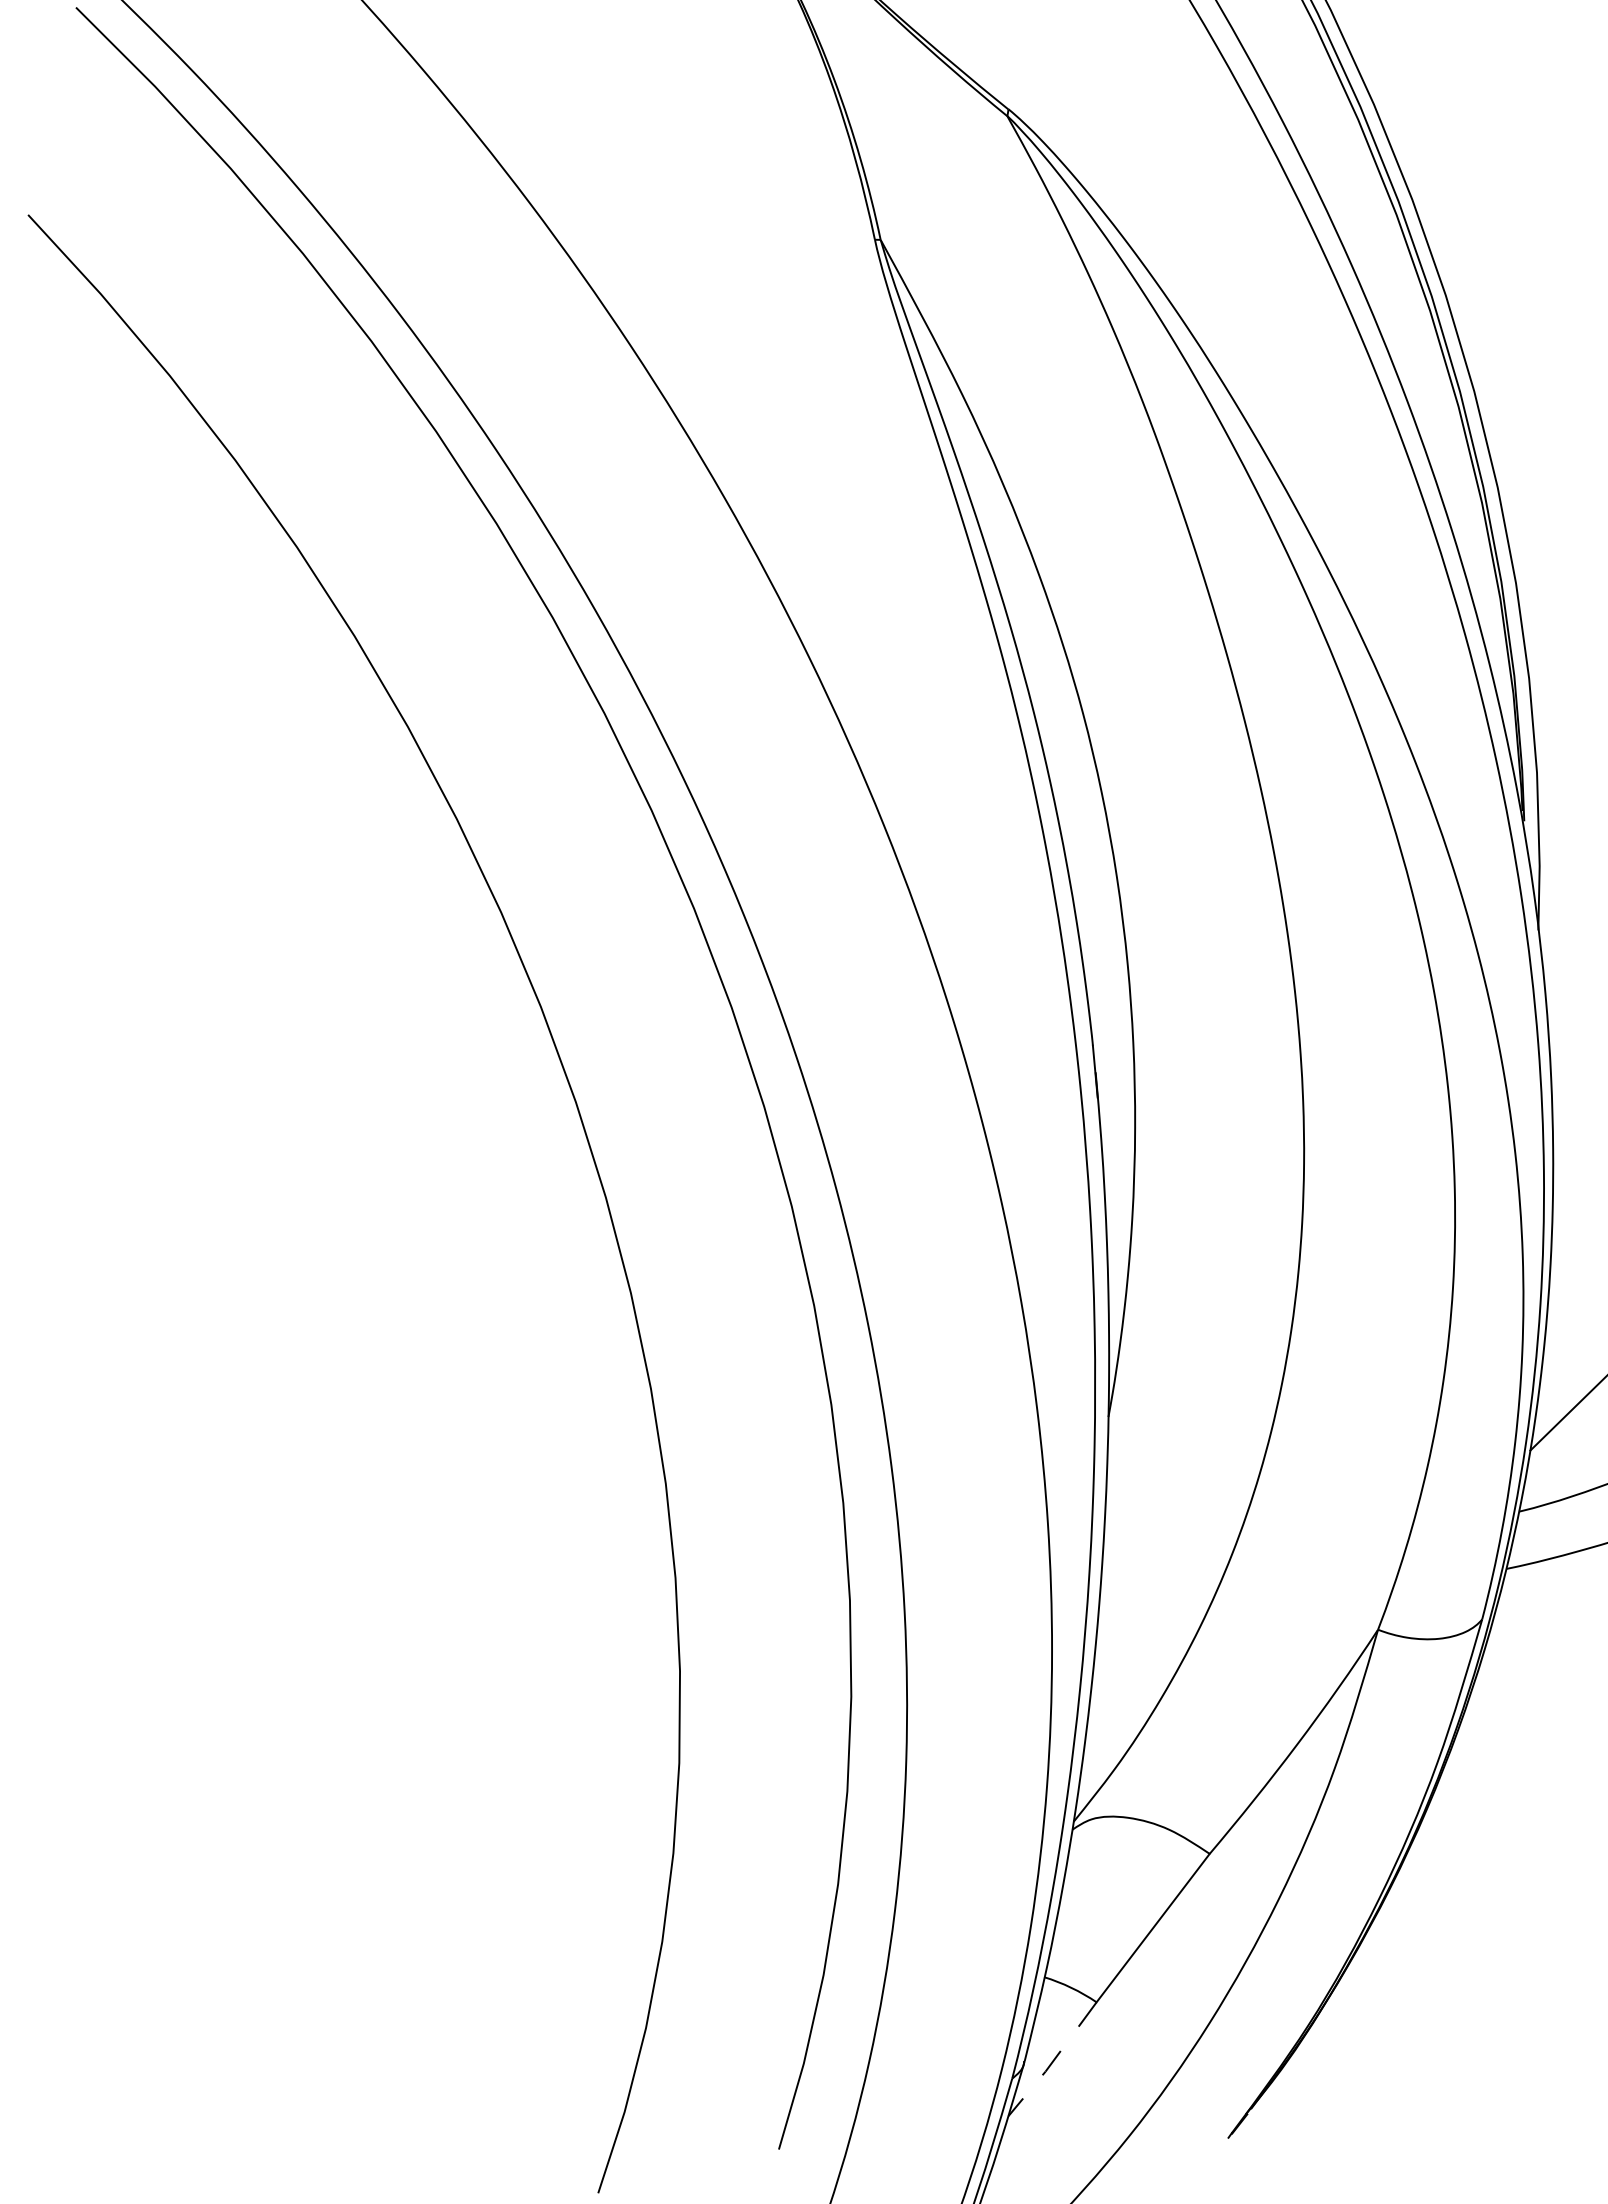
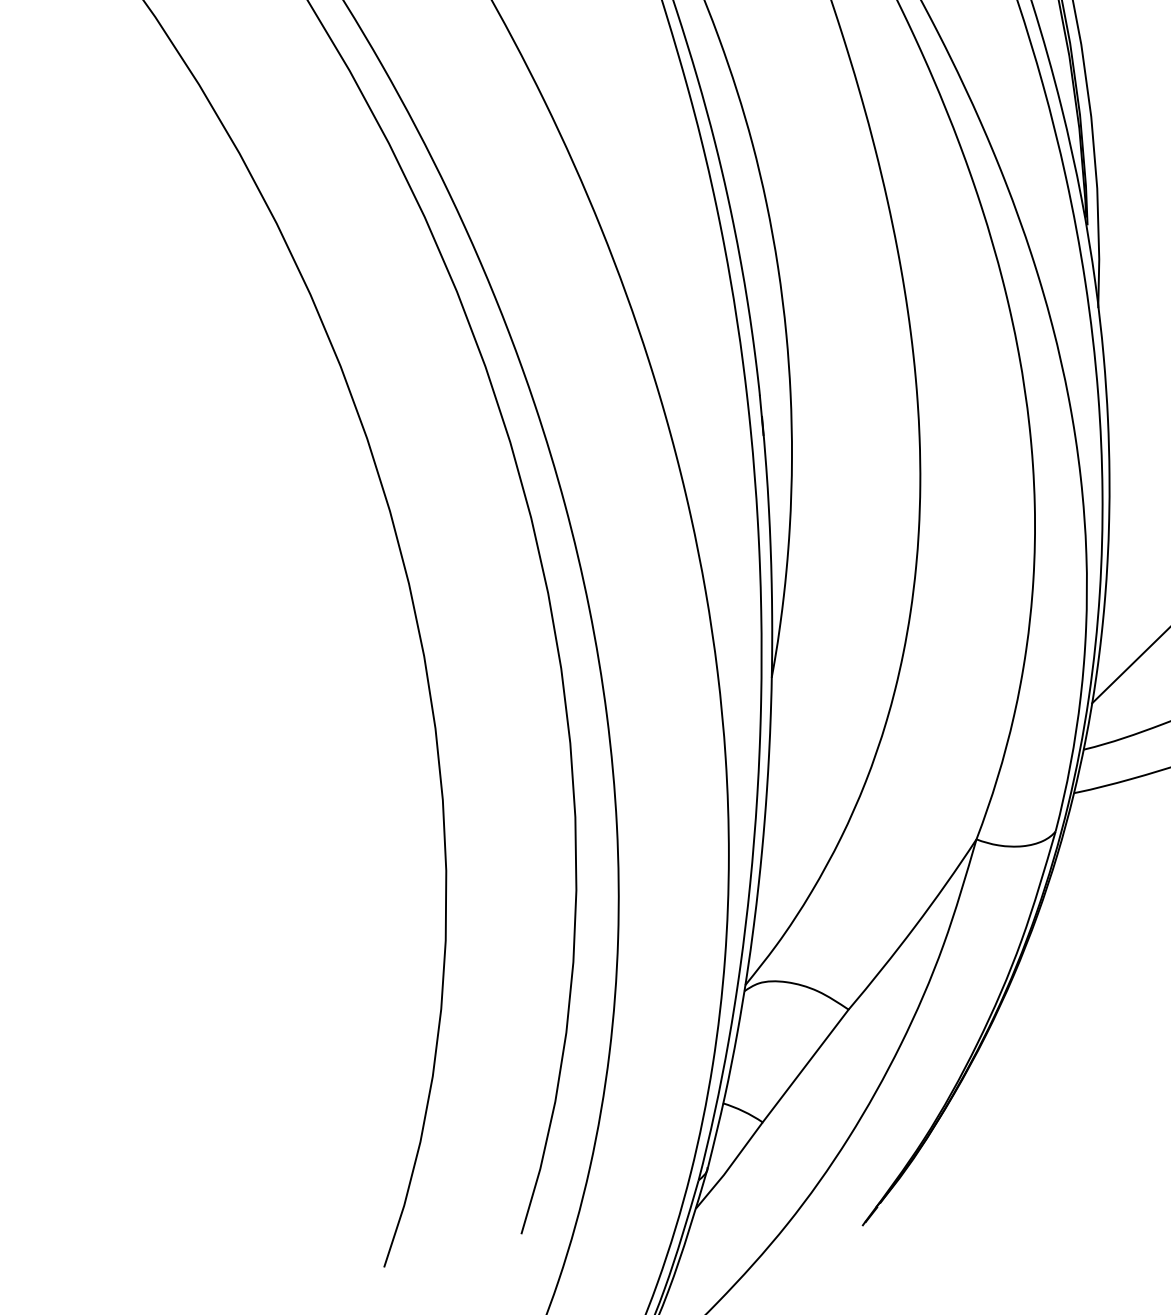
line: (1053, 2060) -> (729, 1166), dashed -> solid

